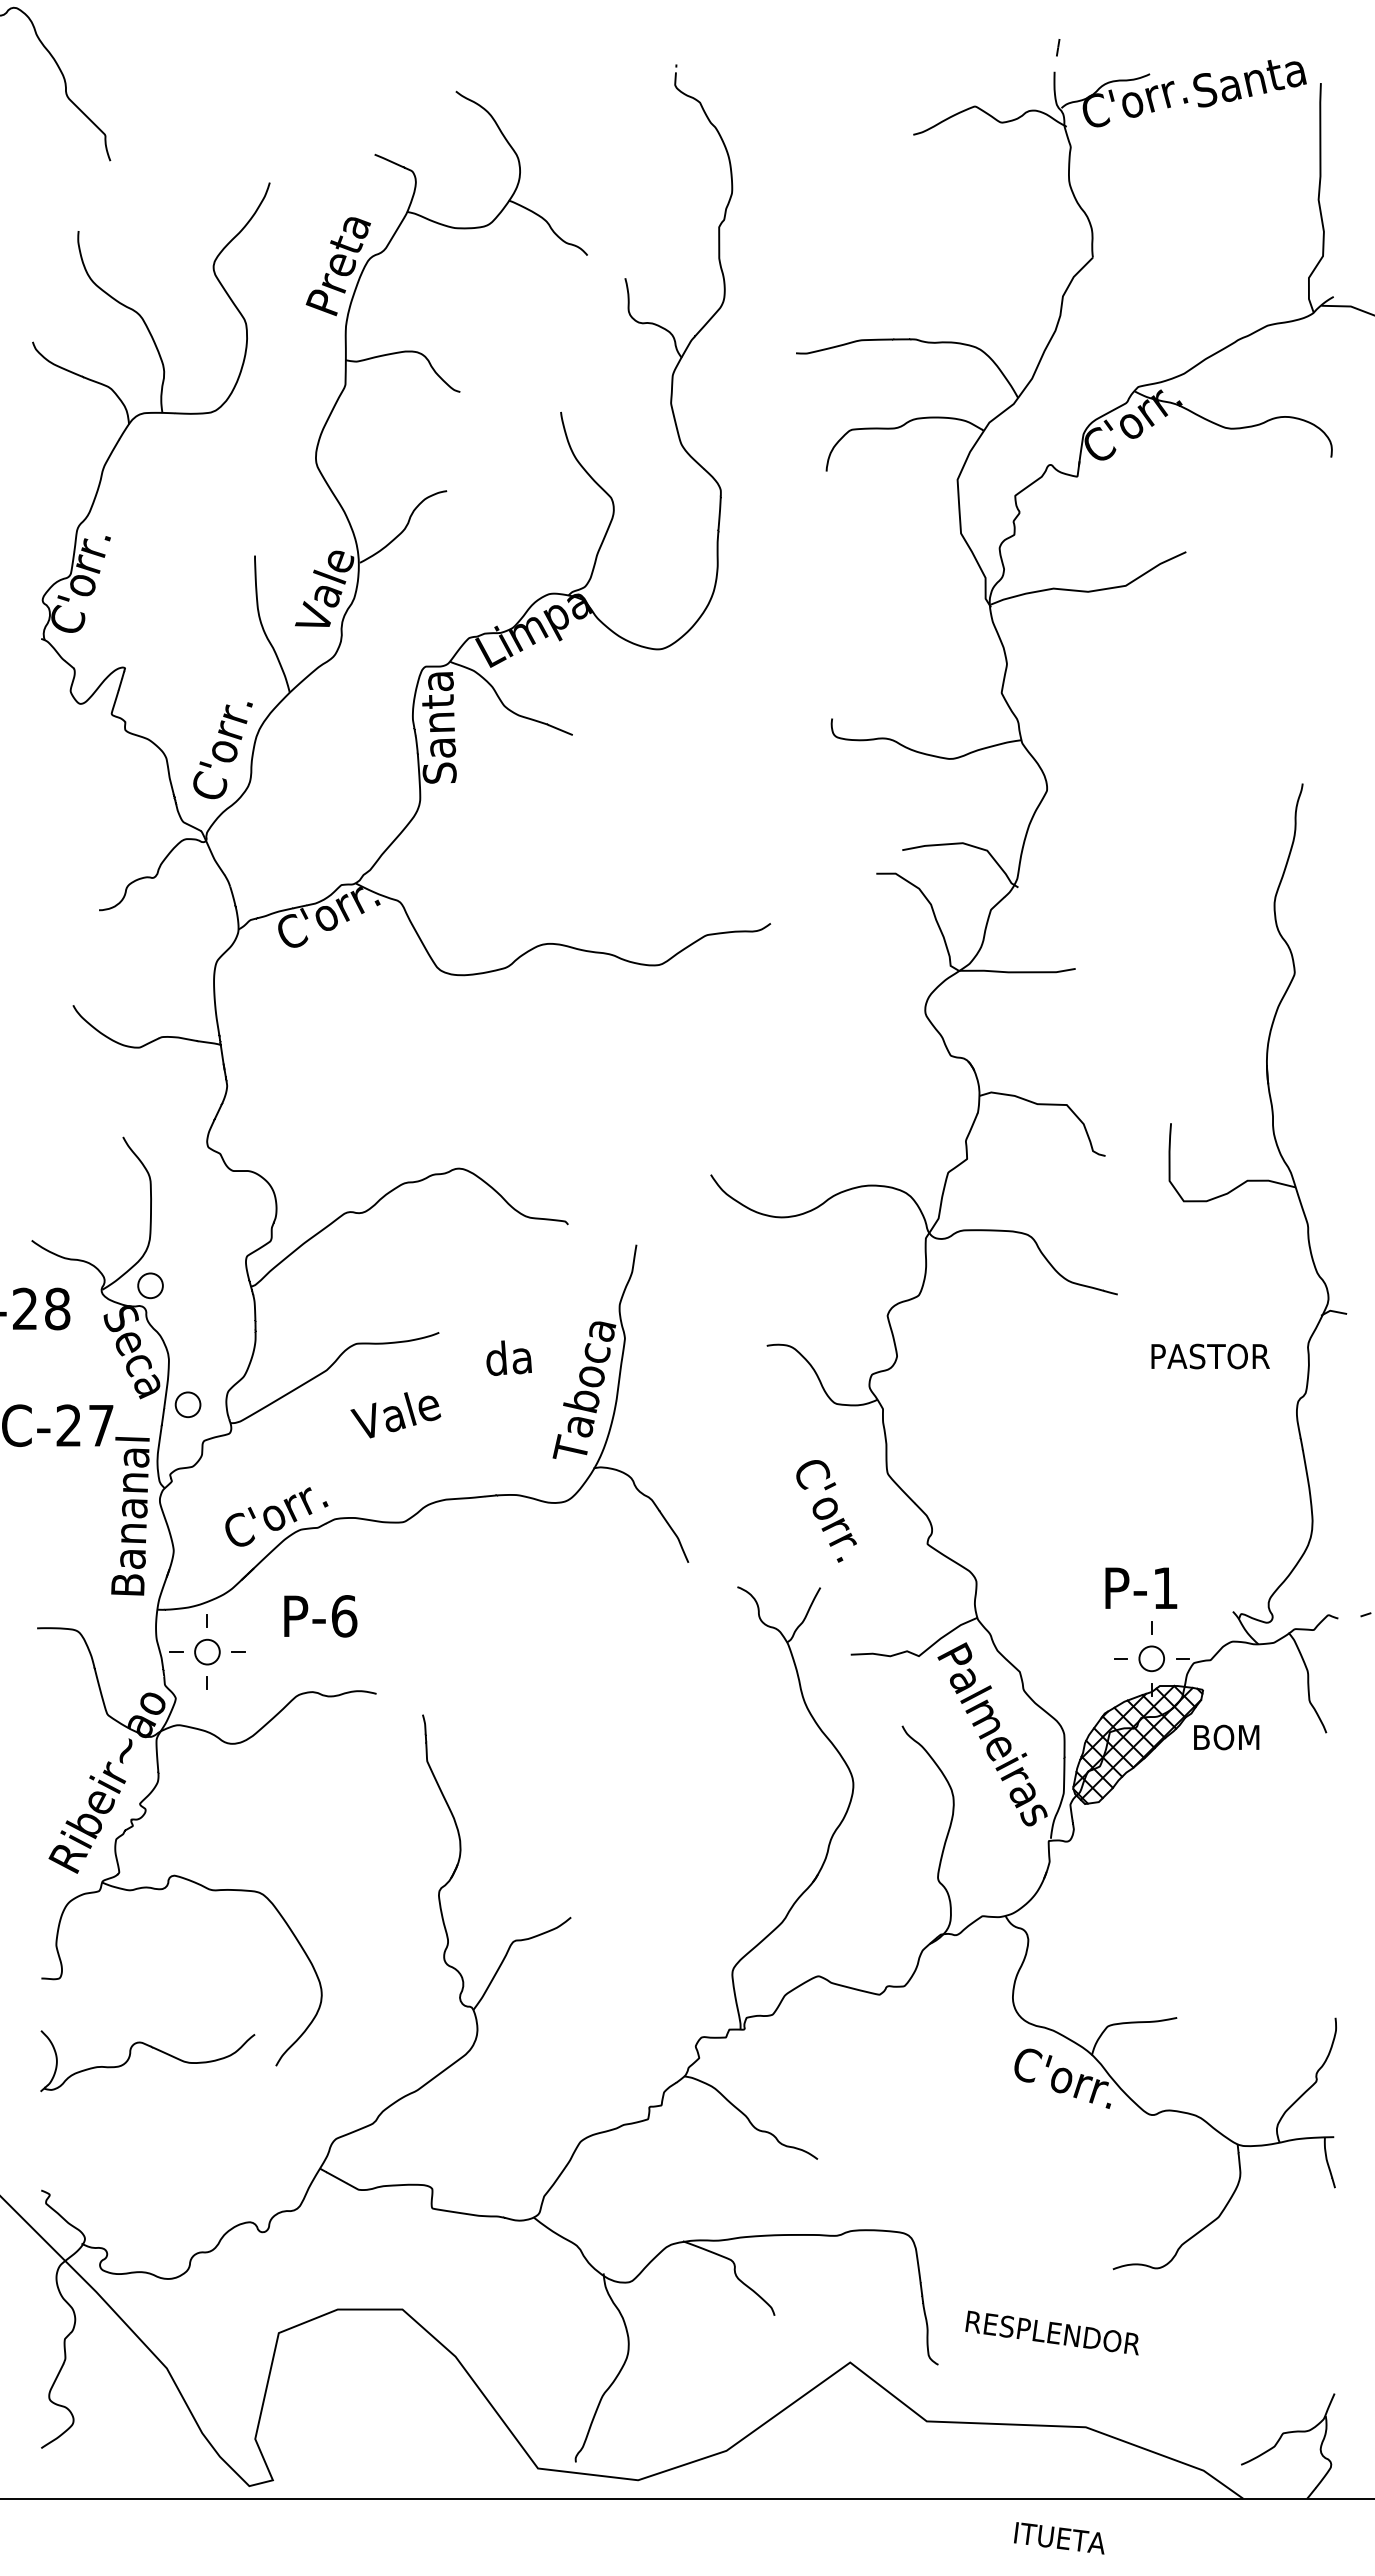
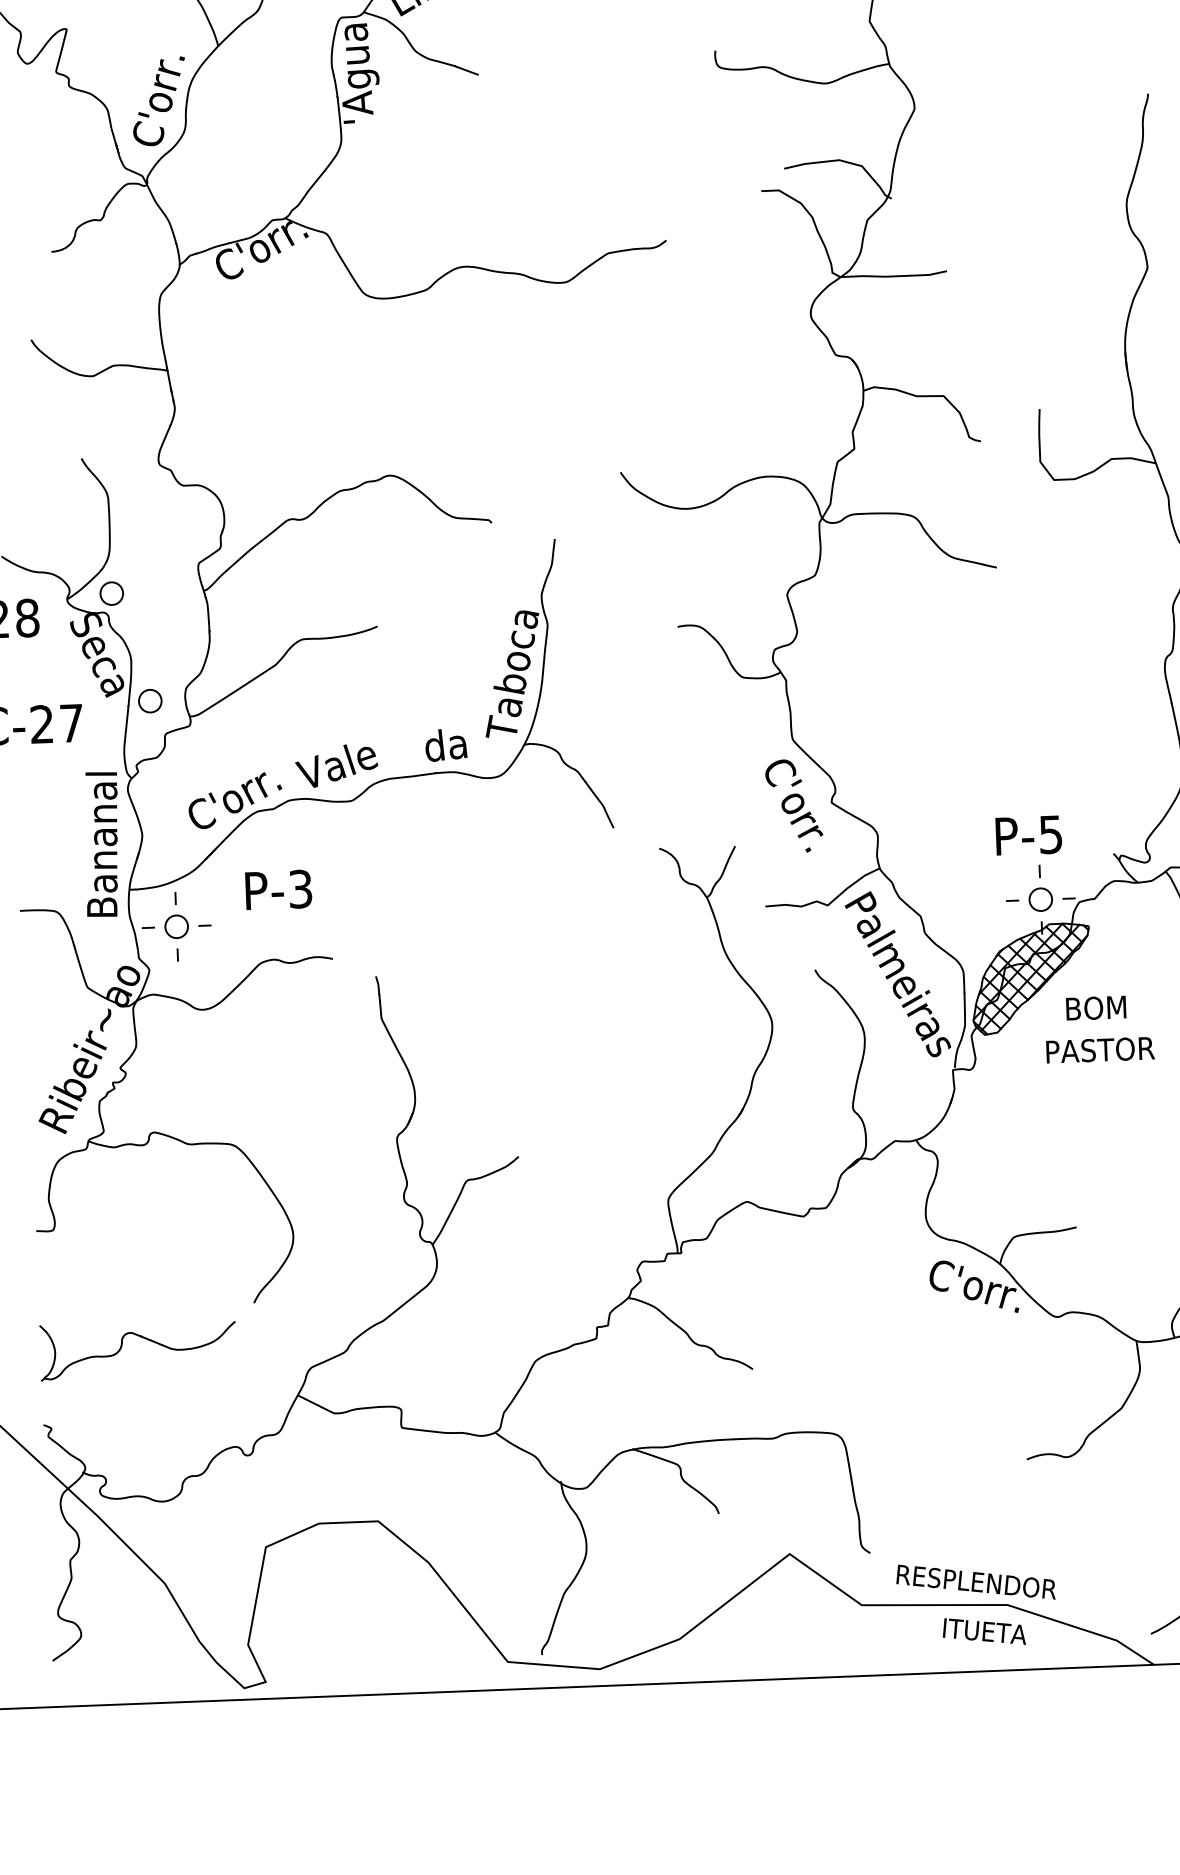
text: (443, 727) -> (360, 72), Santa -> 'Agua
text: (1210, 1356) -> (1100, 1050), moved
text: (508, 1357) -> (445, 744), moved
text: (395, 1415) -> (336, 766), moved
text: (826, 1511) -> (794, 806), moved
text: (130, 1516) -> (102, 844), moved
text: (1165, 1588) -> (1050, 834), P-1 -> P-5
text: (344, 1616) -> (300, 889), P-6 -> P-3
text: (1226, 1737) -> (1096, 1008), moved
part: (154, 2049) -> (144, 1338), moved
text: (1051, 2332) -> (975, 1581), moved
text: (1059, 2538) -> (984, 1631), moved

